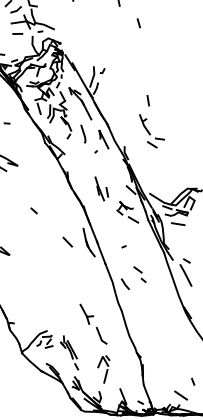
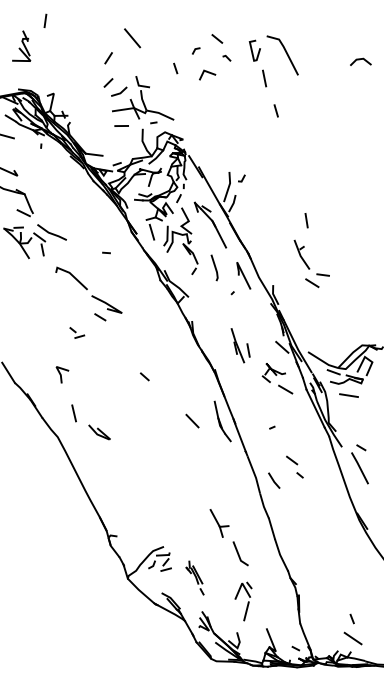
line: (138, 22) -> (275, 110), moved
part: (69, 352) -> (194, 577), size x0.7
line: (192, 381) -> (351, 618), moved

